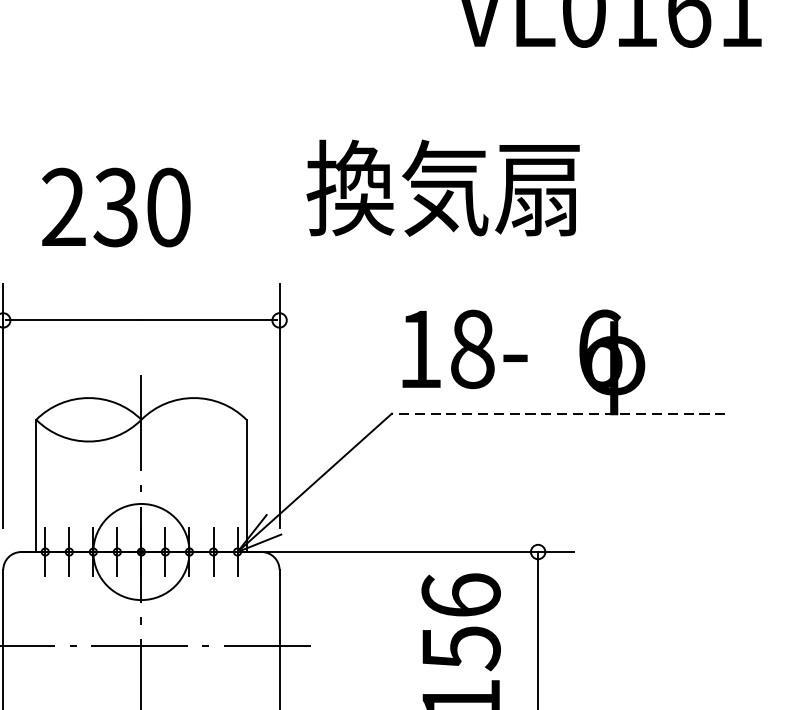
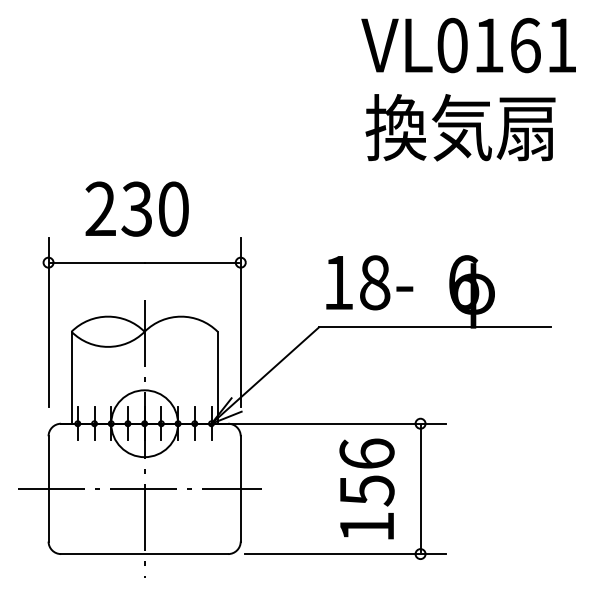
text: (443, 187) -> (460, 127), moved
text: (115, 206) -> (136, 208), moved
line: (558, 413) -> (434, 327), dashed -> solid

